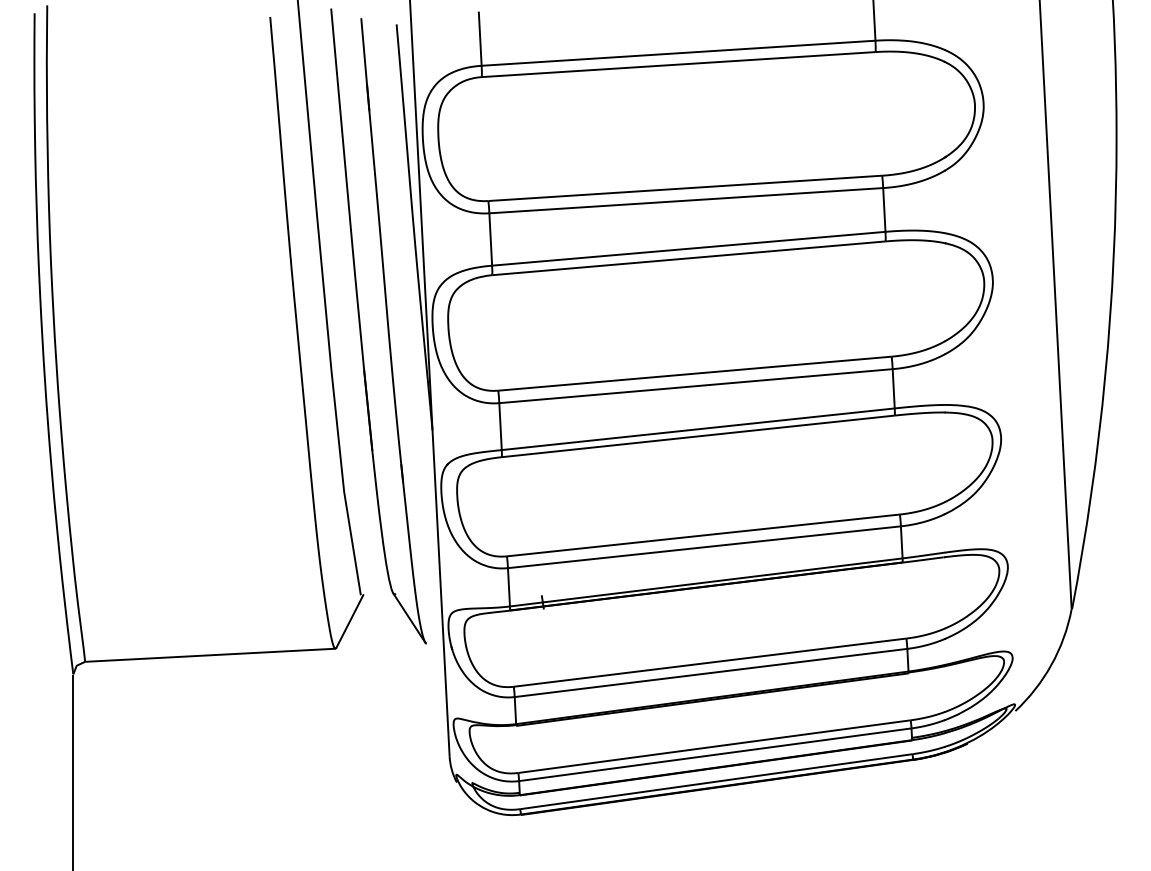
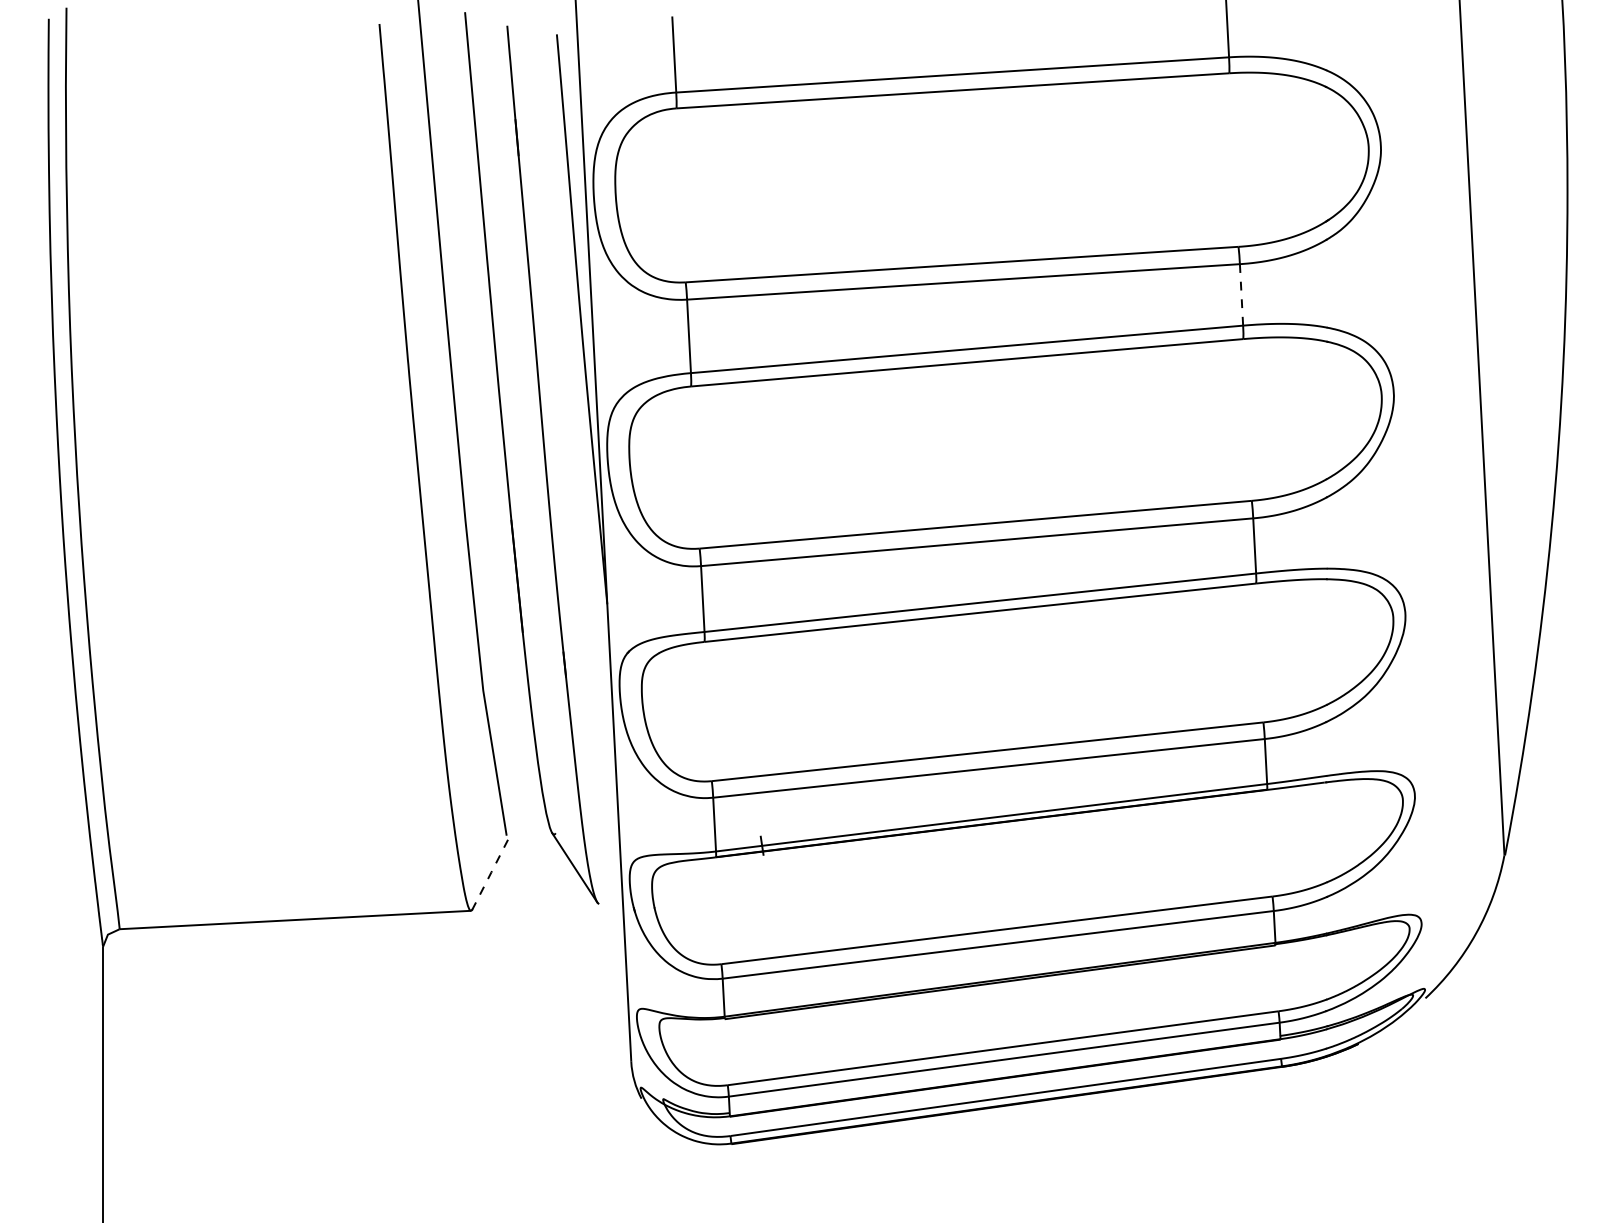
line: (884, 210) -> (1241, 295), solid -> dashed
line: (350, 621) -> (491, 872), solid -> dashed

